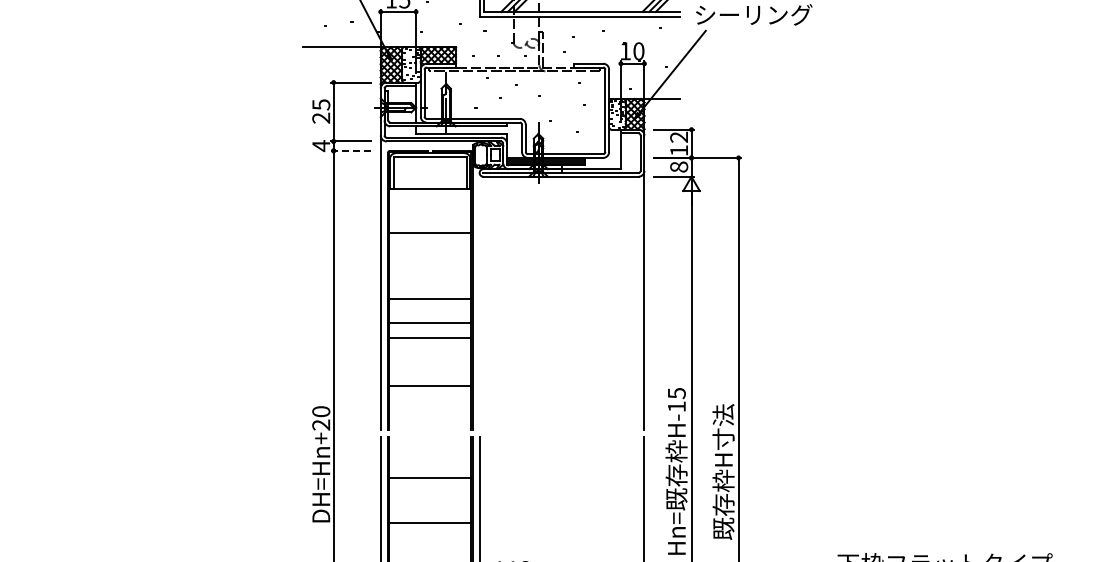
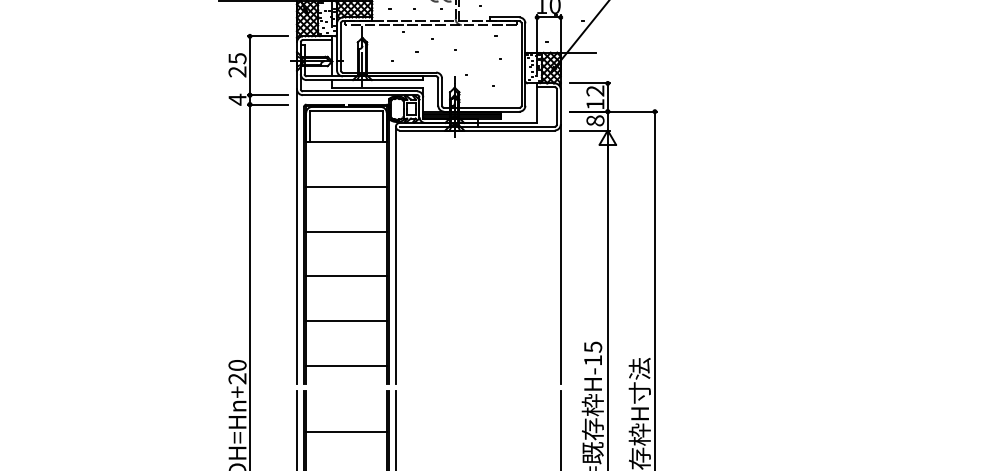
line: (350, 150) -> (266, 104), dashed -> solid
line: (430, 299) -> (346, 232), moved
line: (479, 301) -> (395, 255), added
line: (429, 338) -> (345, 321), moved
line: (429, 386) -> (345, 366), moved

